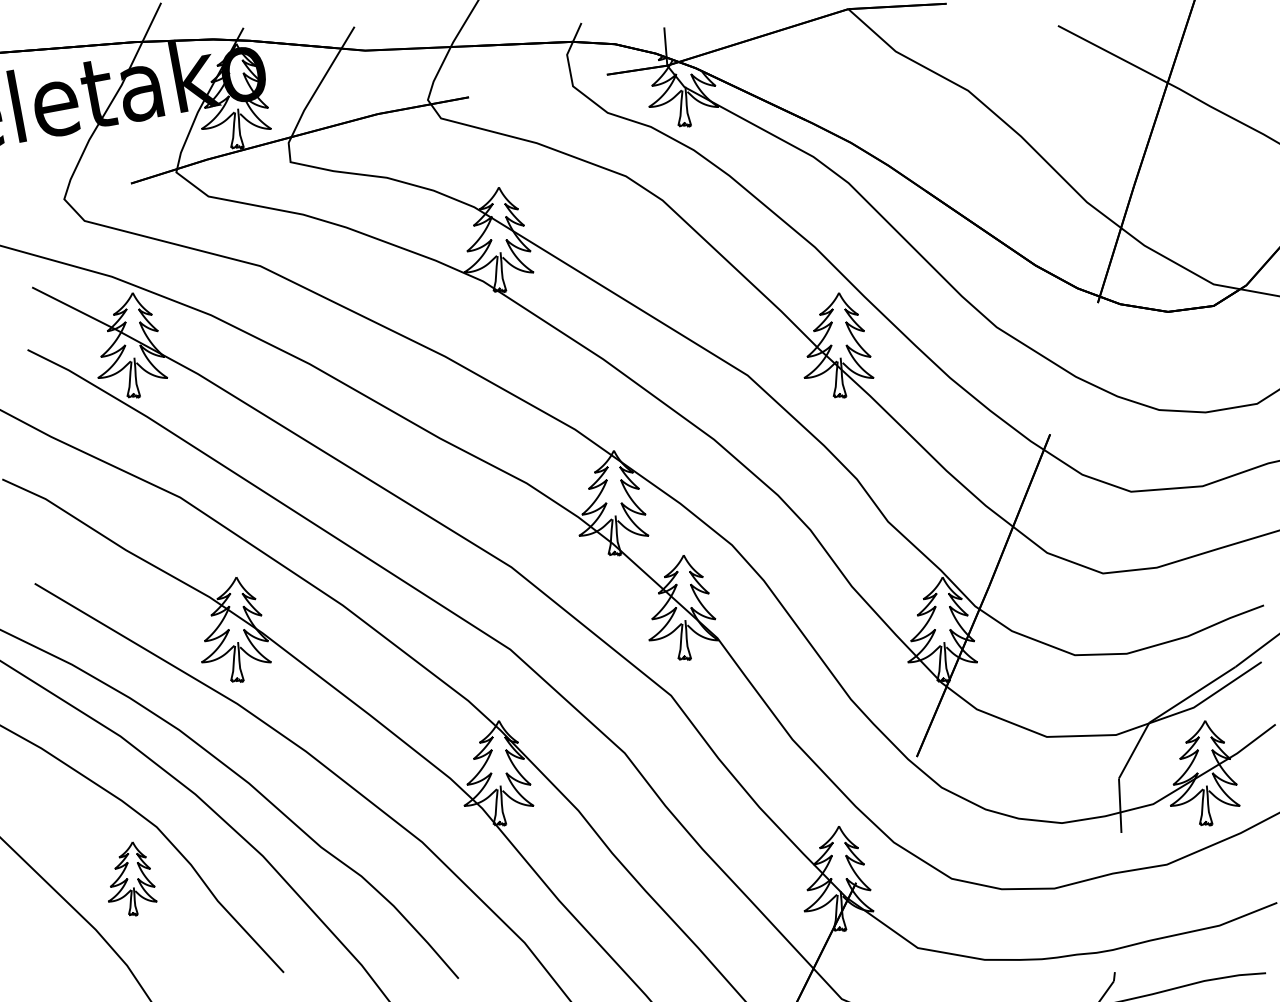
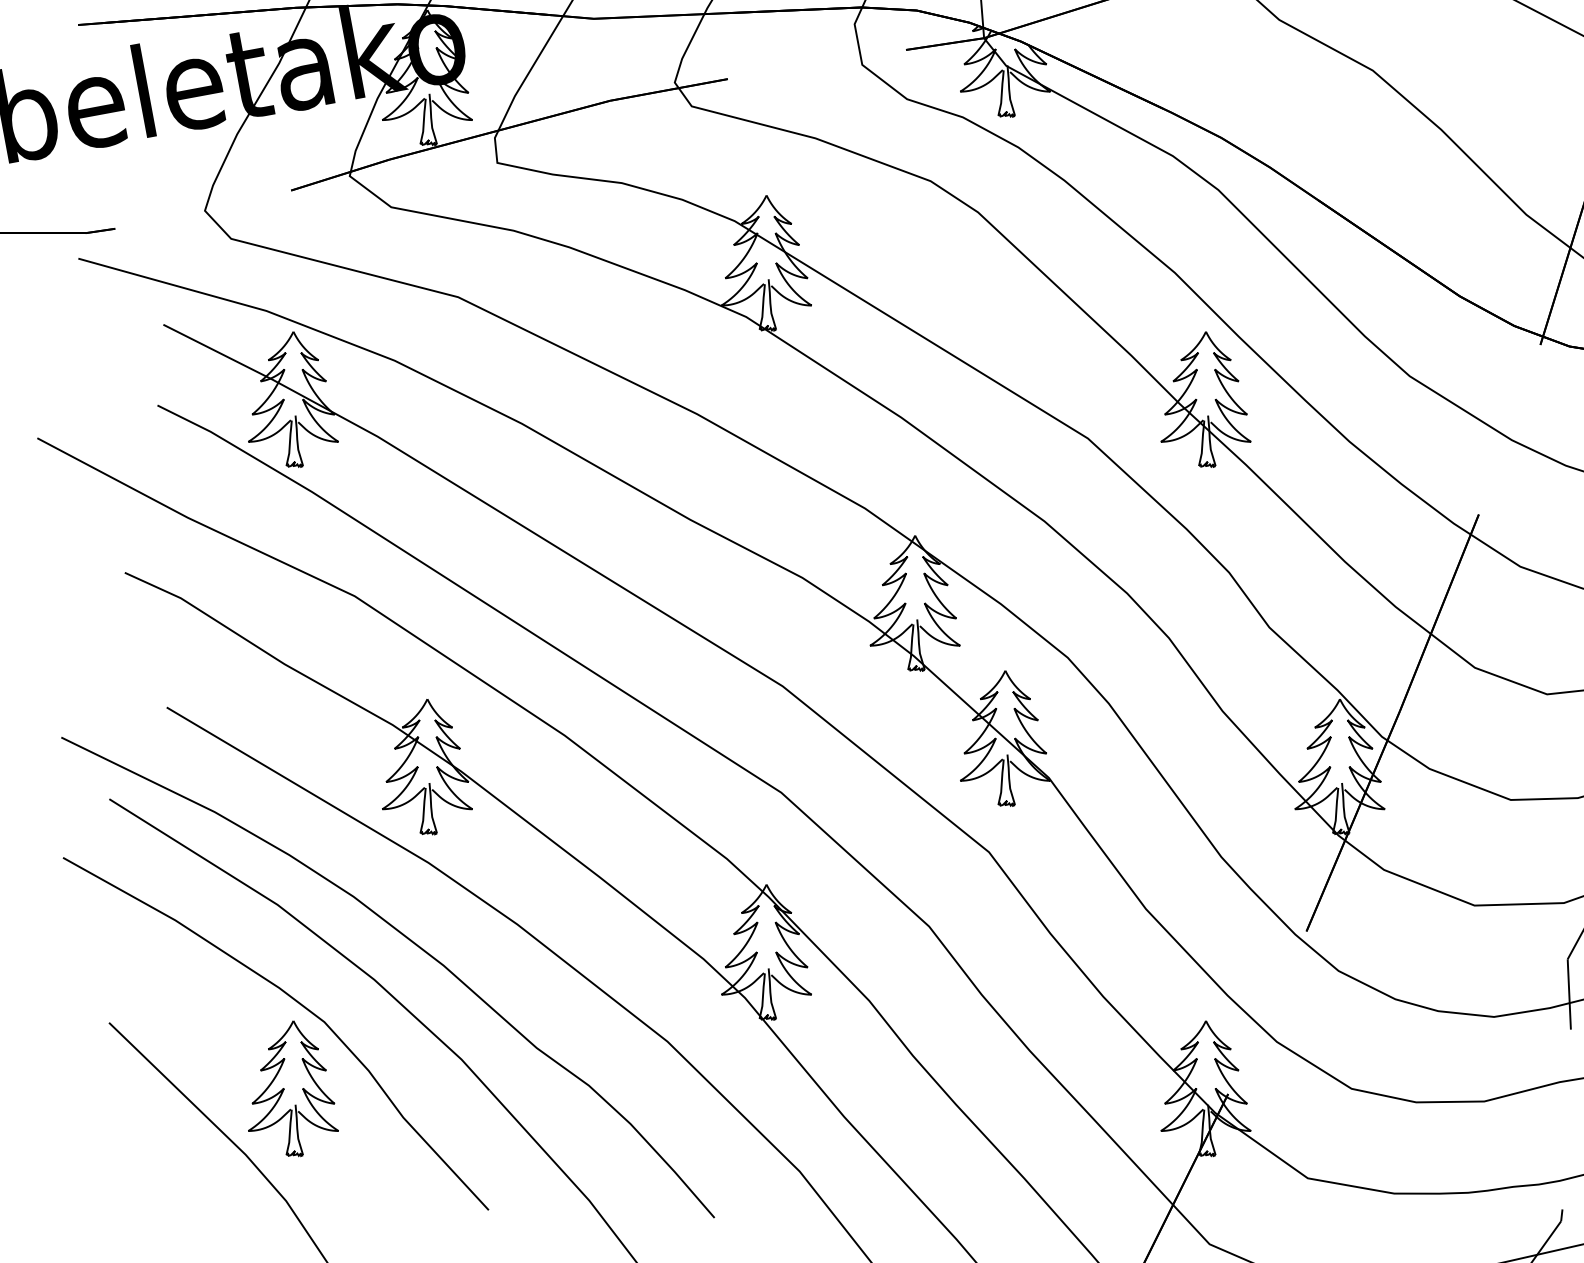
part: (132, 878) -> (293, 1088), size x1.43

